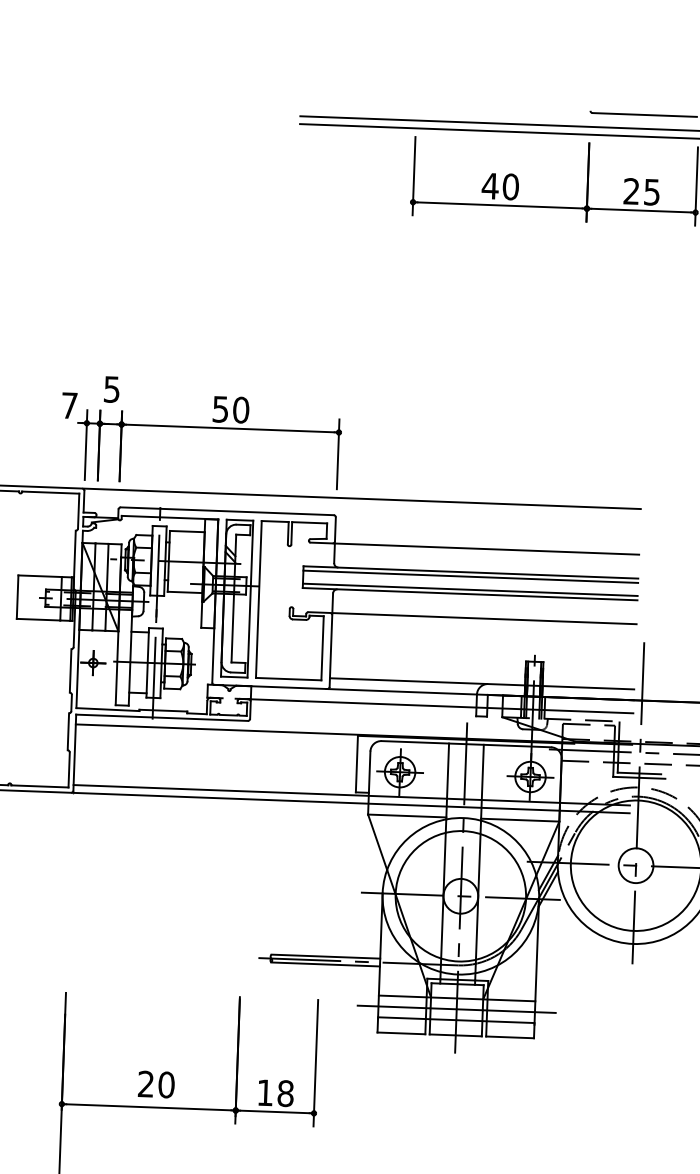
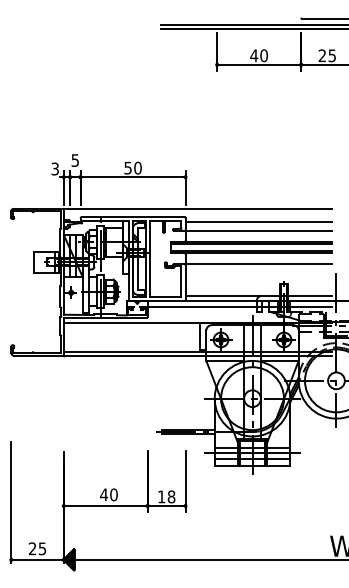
text: (68, 404) -> (54, 168), 7 -> 3
line: (486, 531) -> (258, 222), added
text: (146, 1083) -> (104, 494), 20 -> 40

